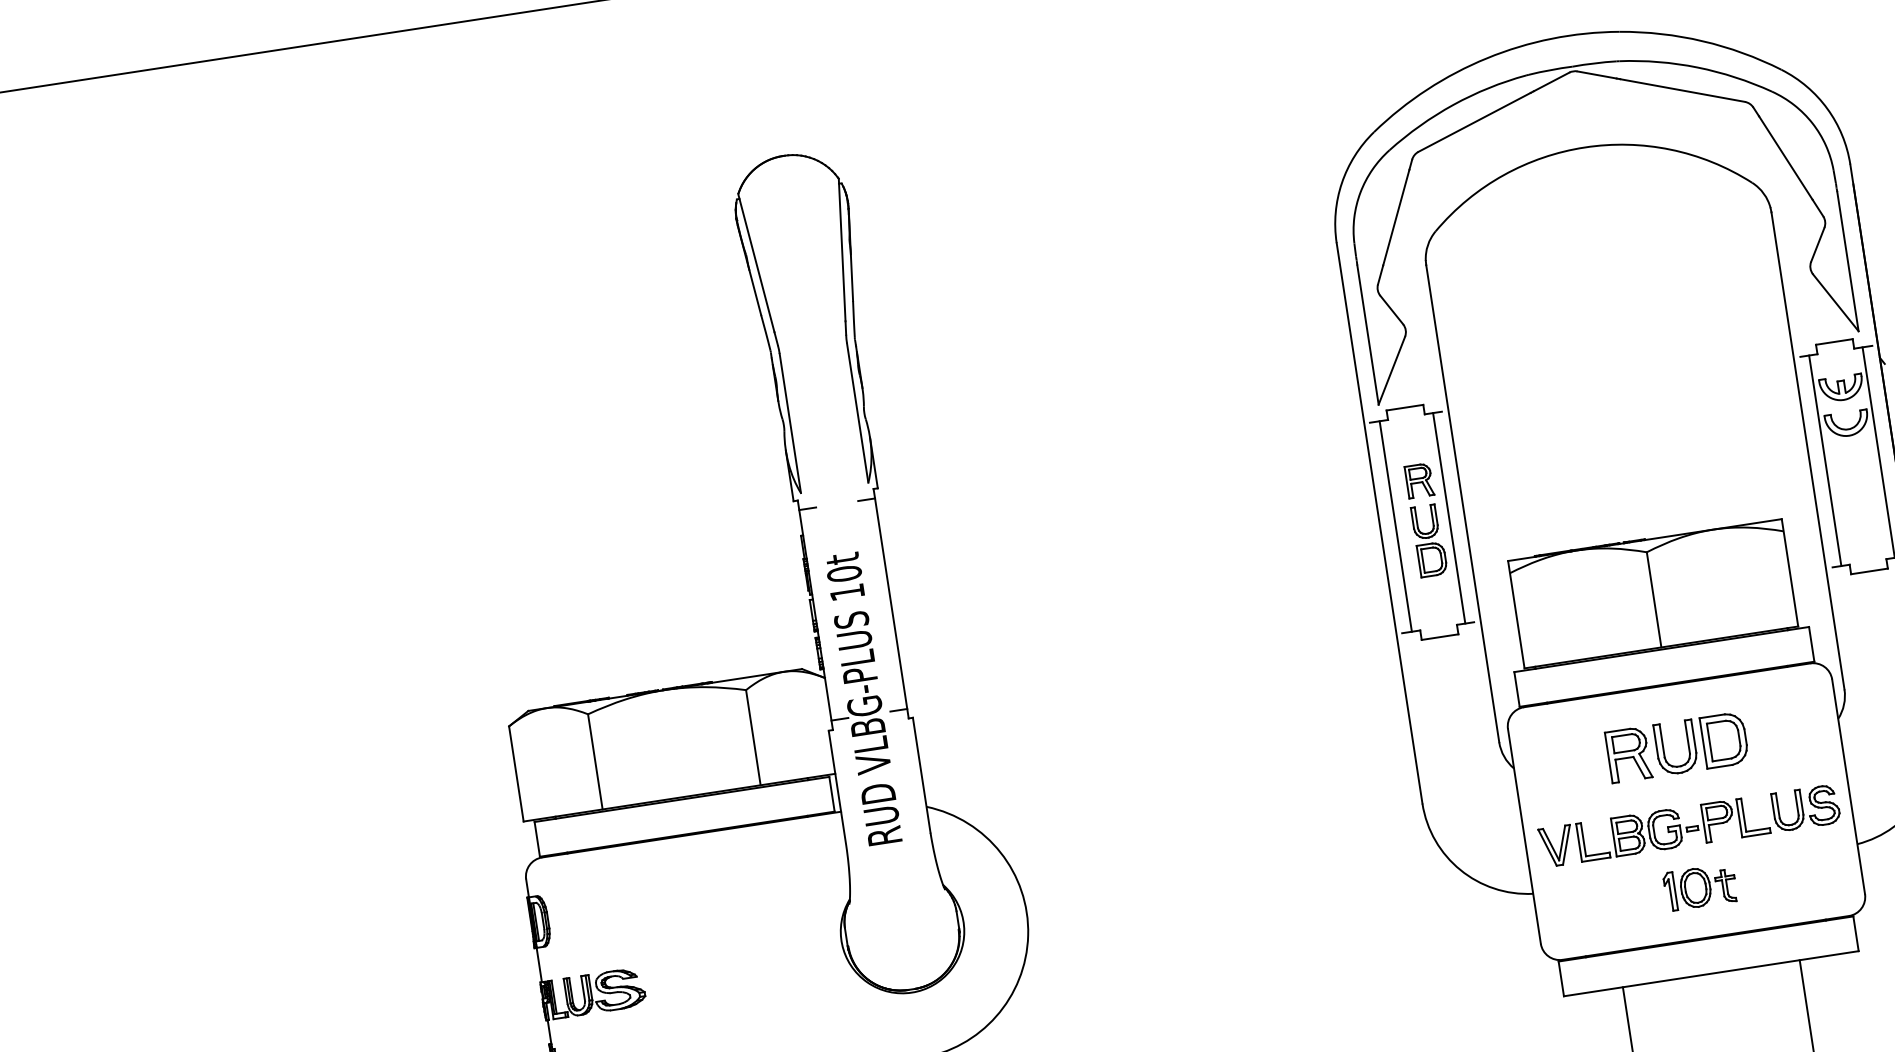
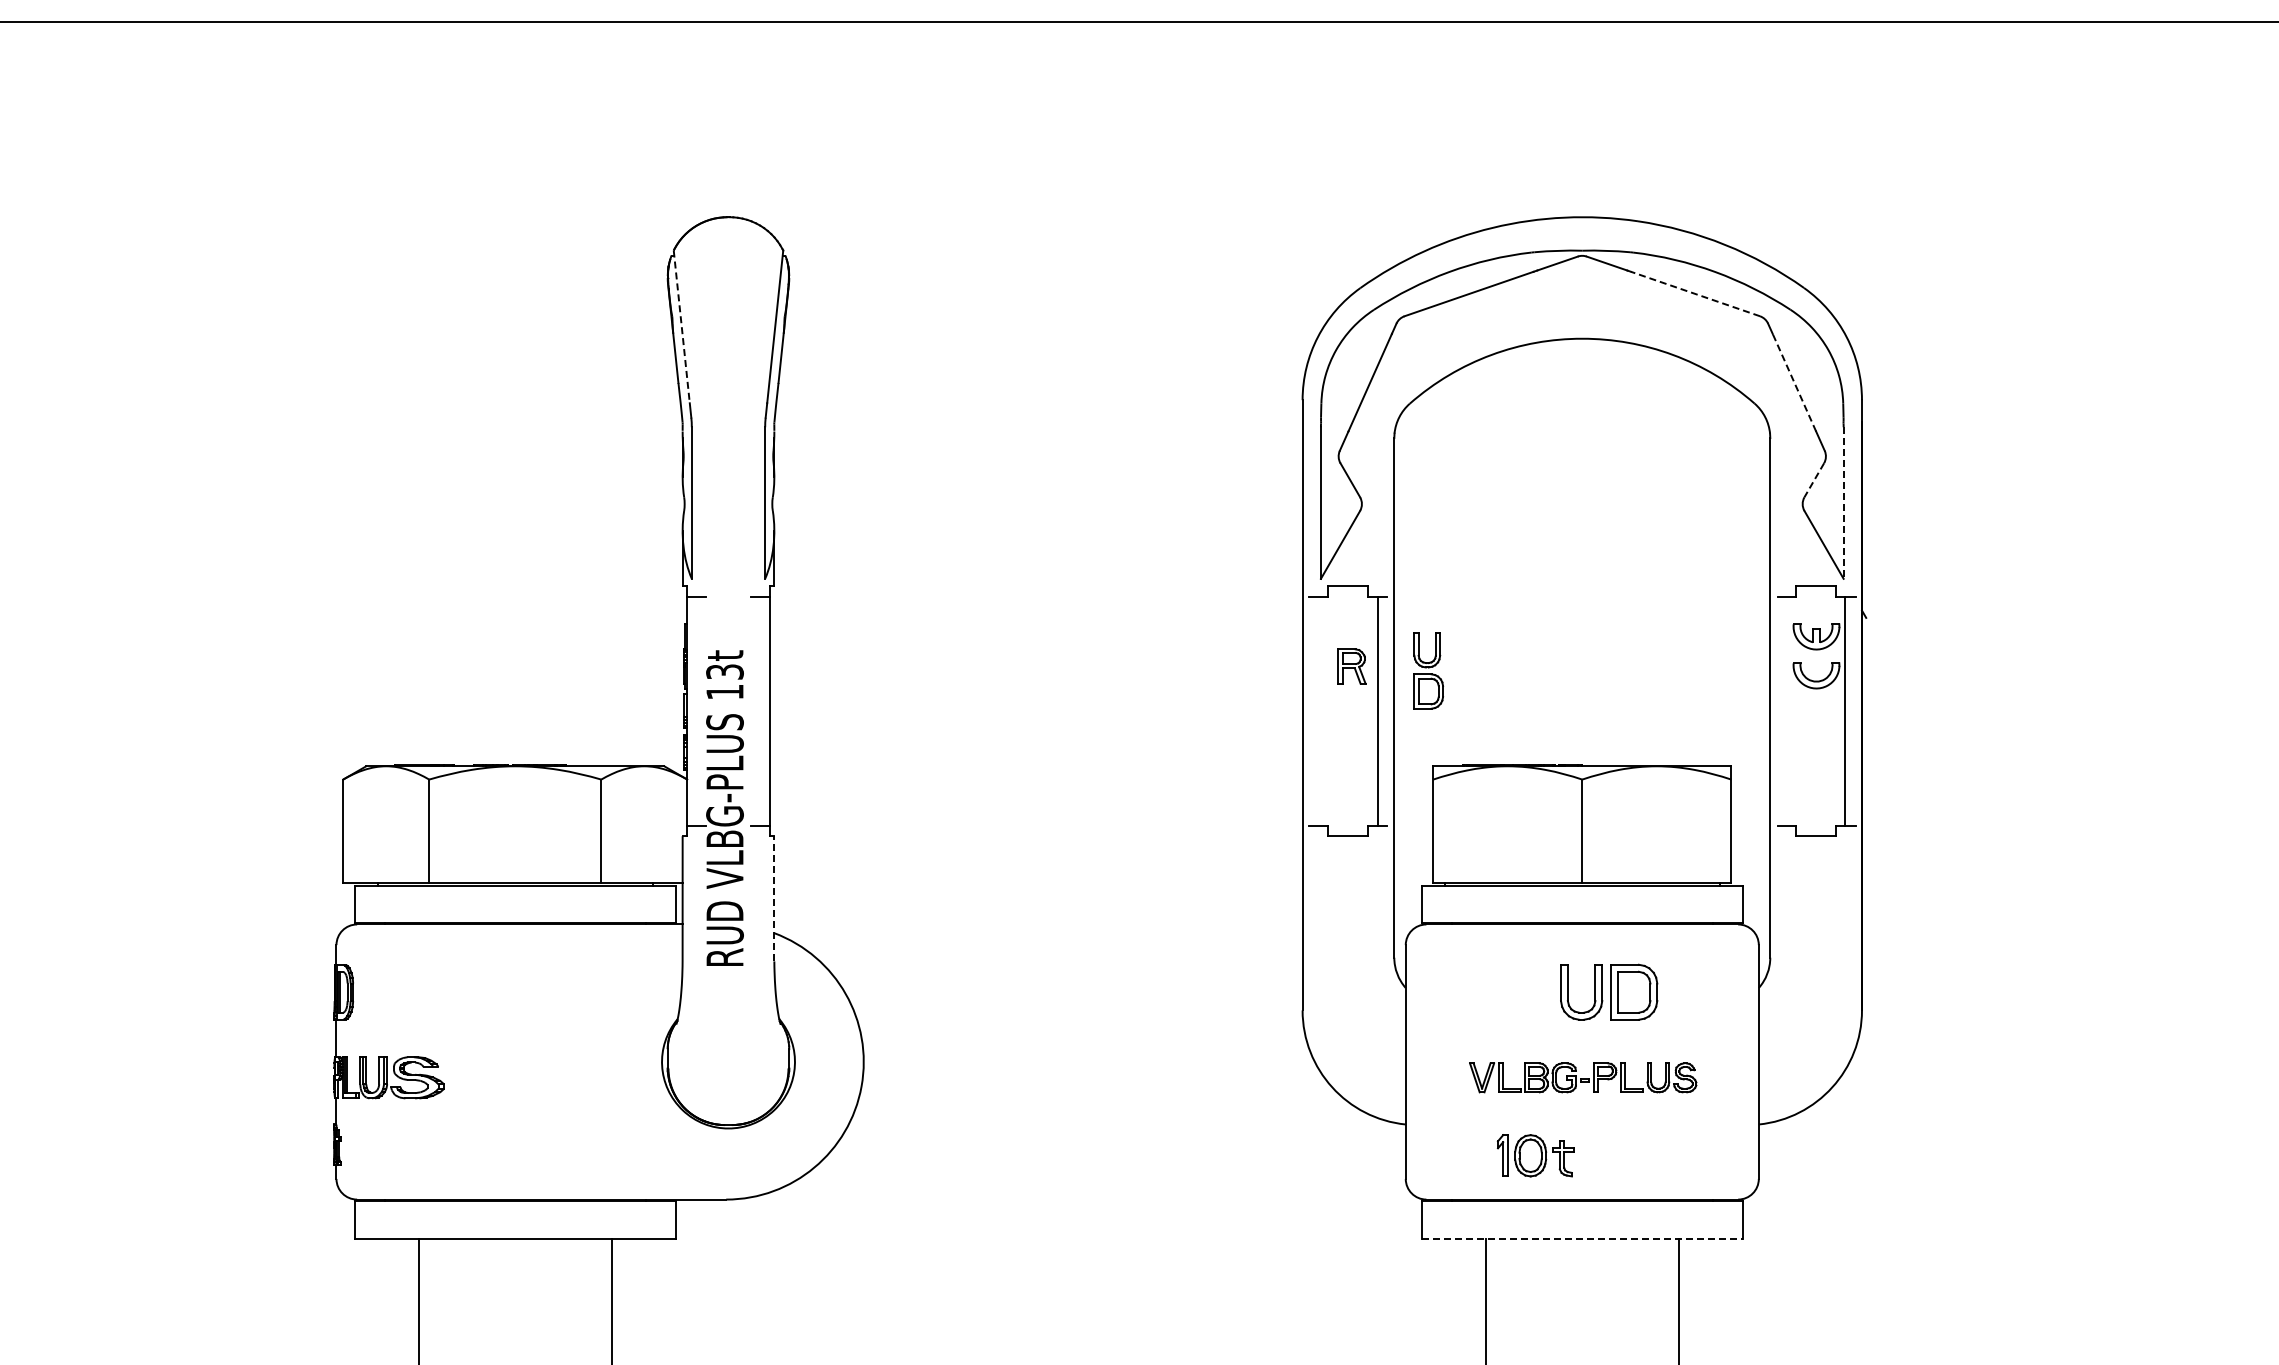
line: (1682, 90) -> (1695, 293), solid -> dashed
line: (1785, 157) -> (1794, 382), solid -> dashed
line: (1818, 245) -> (1814, 480), solid -> dashed
line: (756, 262) -> (681, 326), solid -> dashed
line: (1847, 262) -> (1843, 503), solid -> dashed
line: (1825, 460) -> (1787, 710), removed
line: (1395, 525) -> (1319, 710), removed
part: (1429, 540) -> (1428, 670), moved
text: (844, 573) -> (724, 671), 10t -> 13t
part: (1628, 754) -> (1529, 991), removed
line: (921, 774) -> (774, 898), solid -> dashed
part: (1688, 825) -> (1582, 1077), size x0.7
part: (1700, 887) -> (1535, 1155), moved
line: (1711, 973) -> (1582, 1238), solid -> dashed

